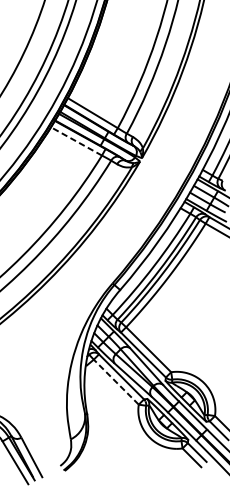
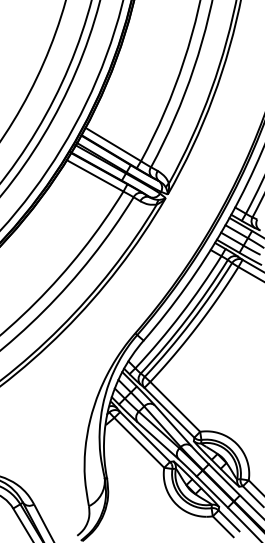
line: (75, 141) -> (94, 175), dashed -> solid
line: (115, 381) -> (138, 442), dashed -> solid

